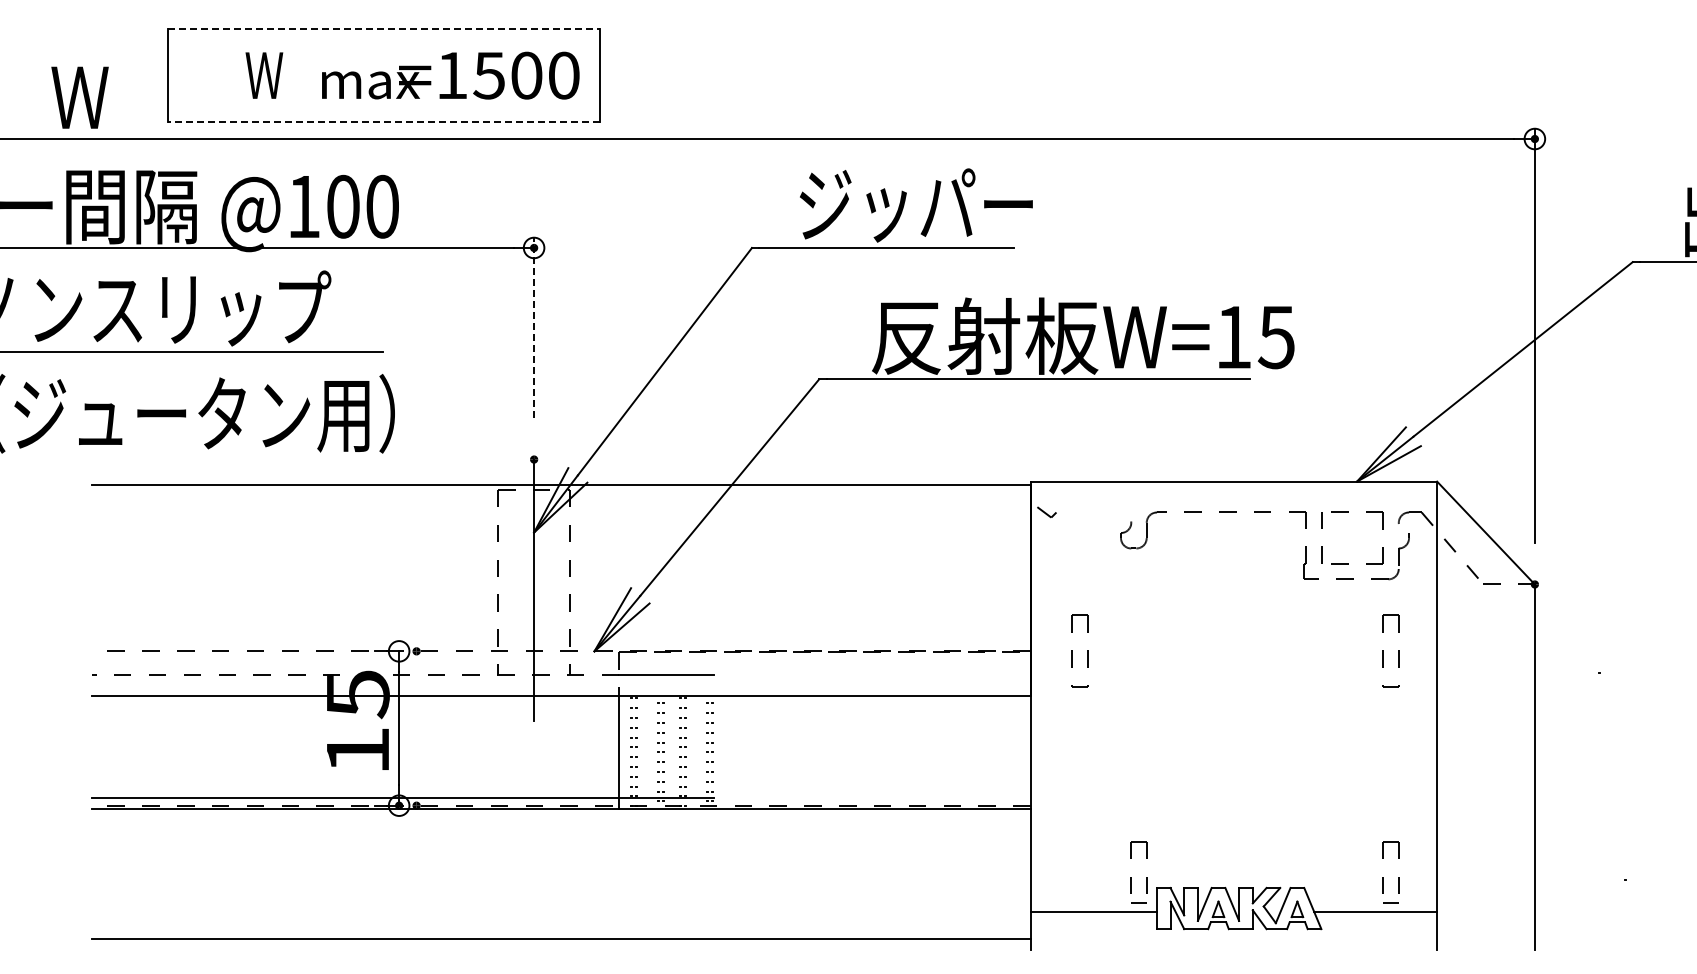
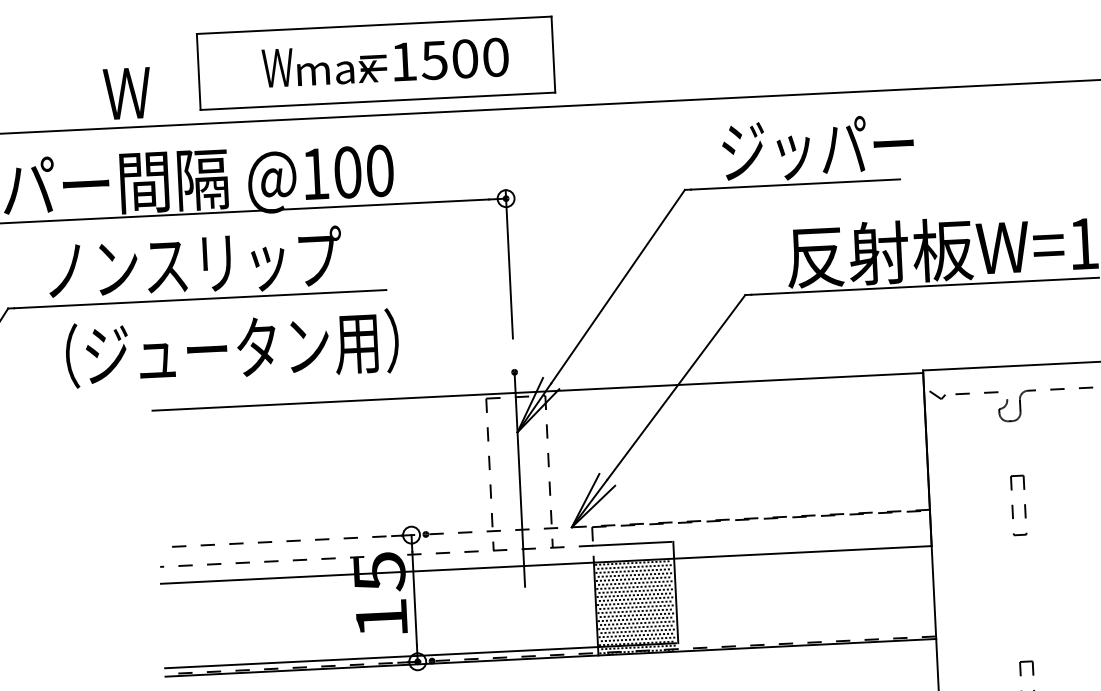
line: (384, 29) -> (374, 25), dashed -> solid
text: (450, 75) -> (402, 61), moved
line: (383, 122) -> (377, 101), dashed -> solid
line: (534, 327) -> (509, 263), dashed -> solid
line: (1085, 511) -> (969, 392), added
part: (1072, 650) -> (1012, 505), moved
line: (716, 736) -> (675, 592), added

